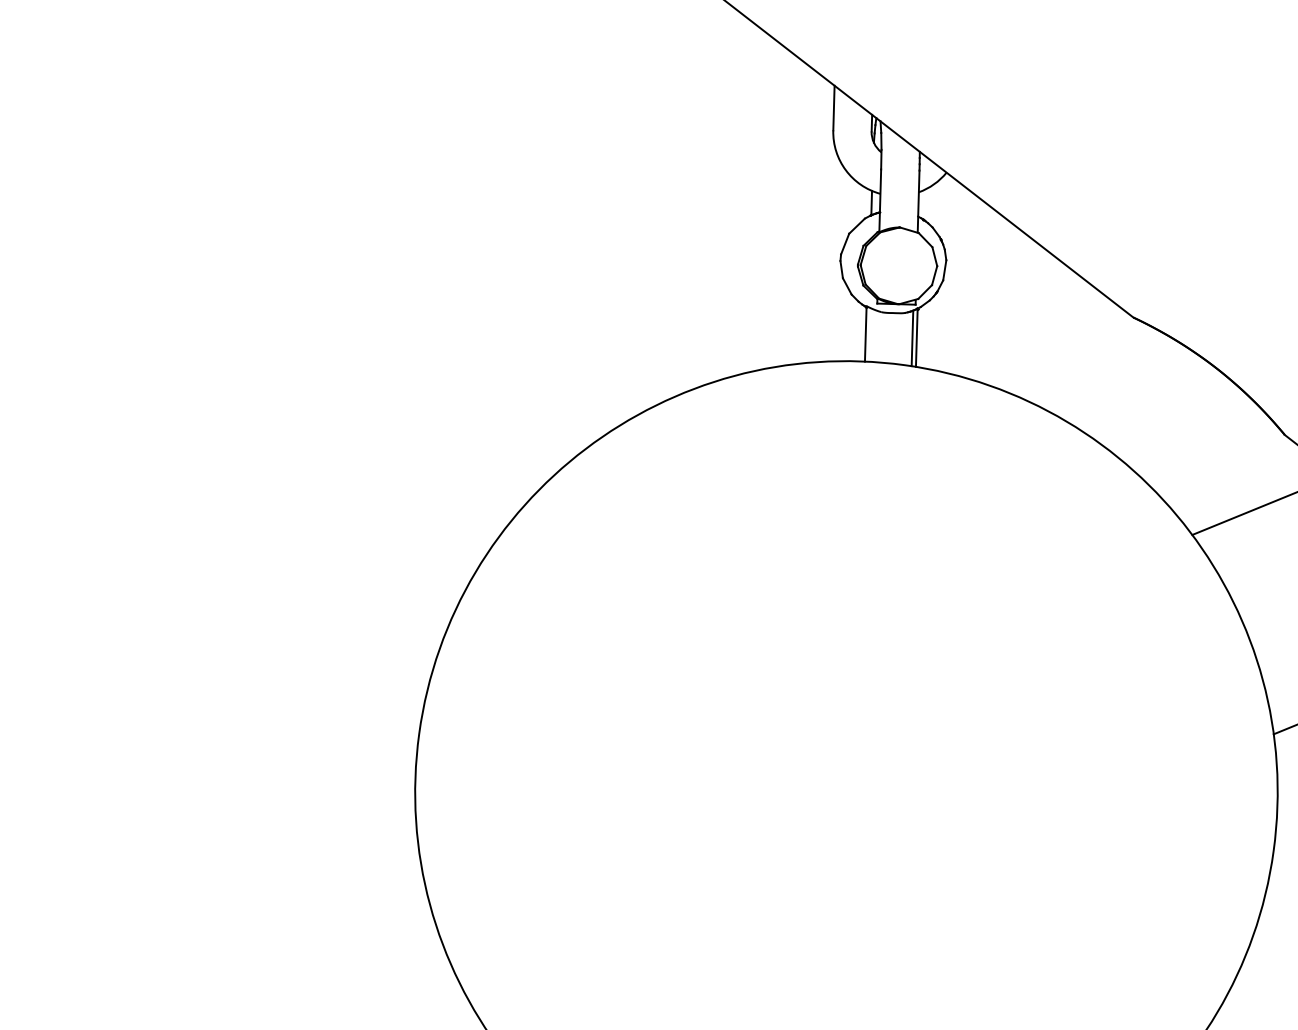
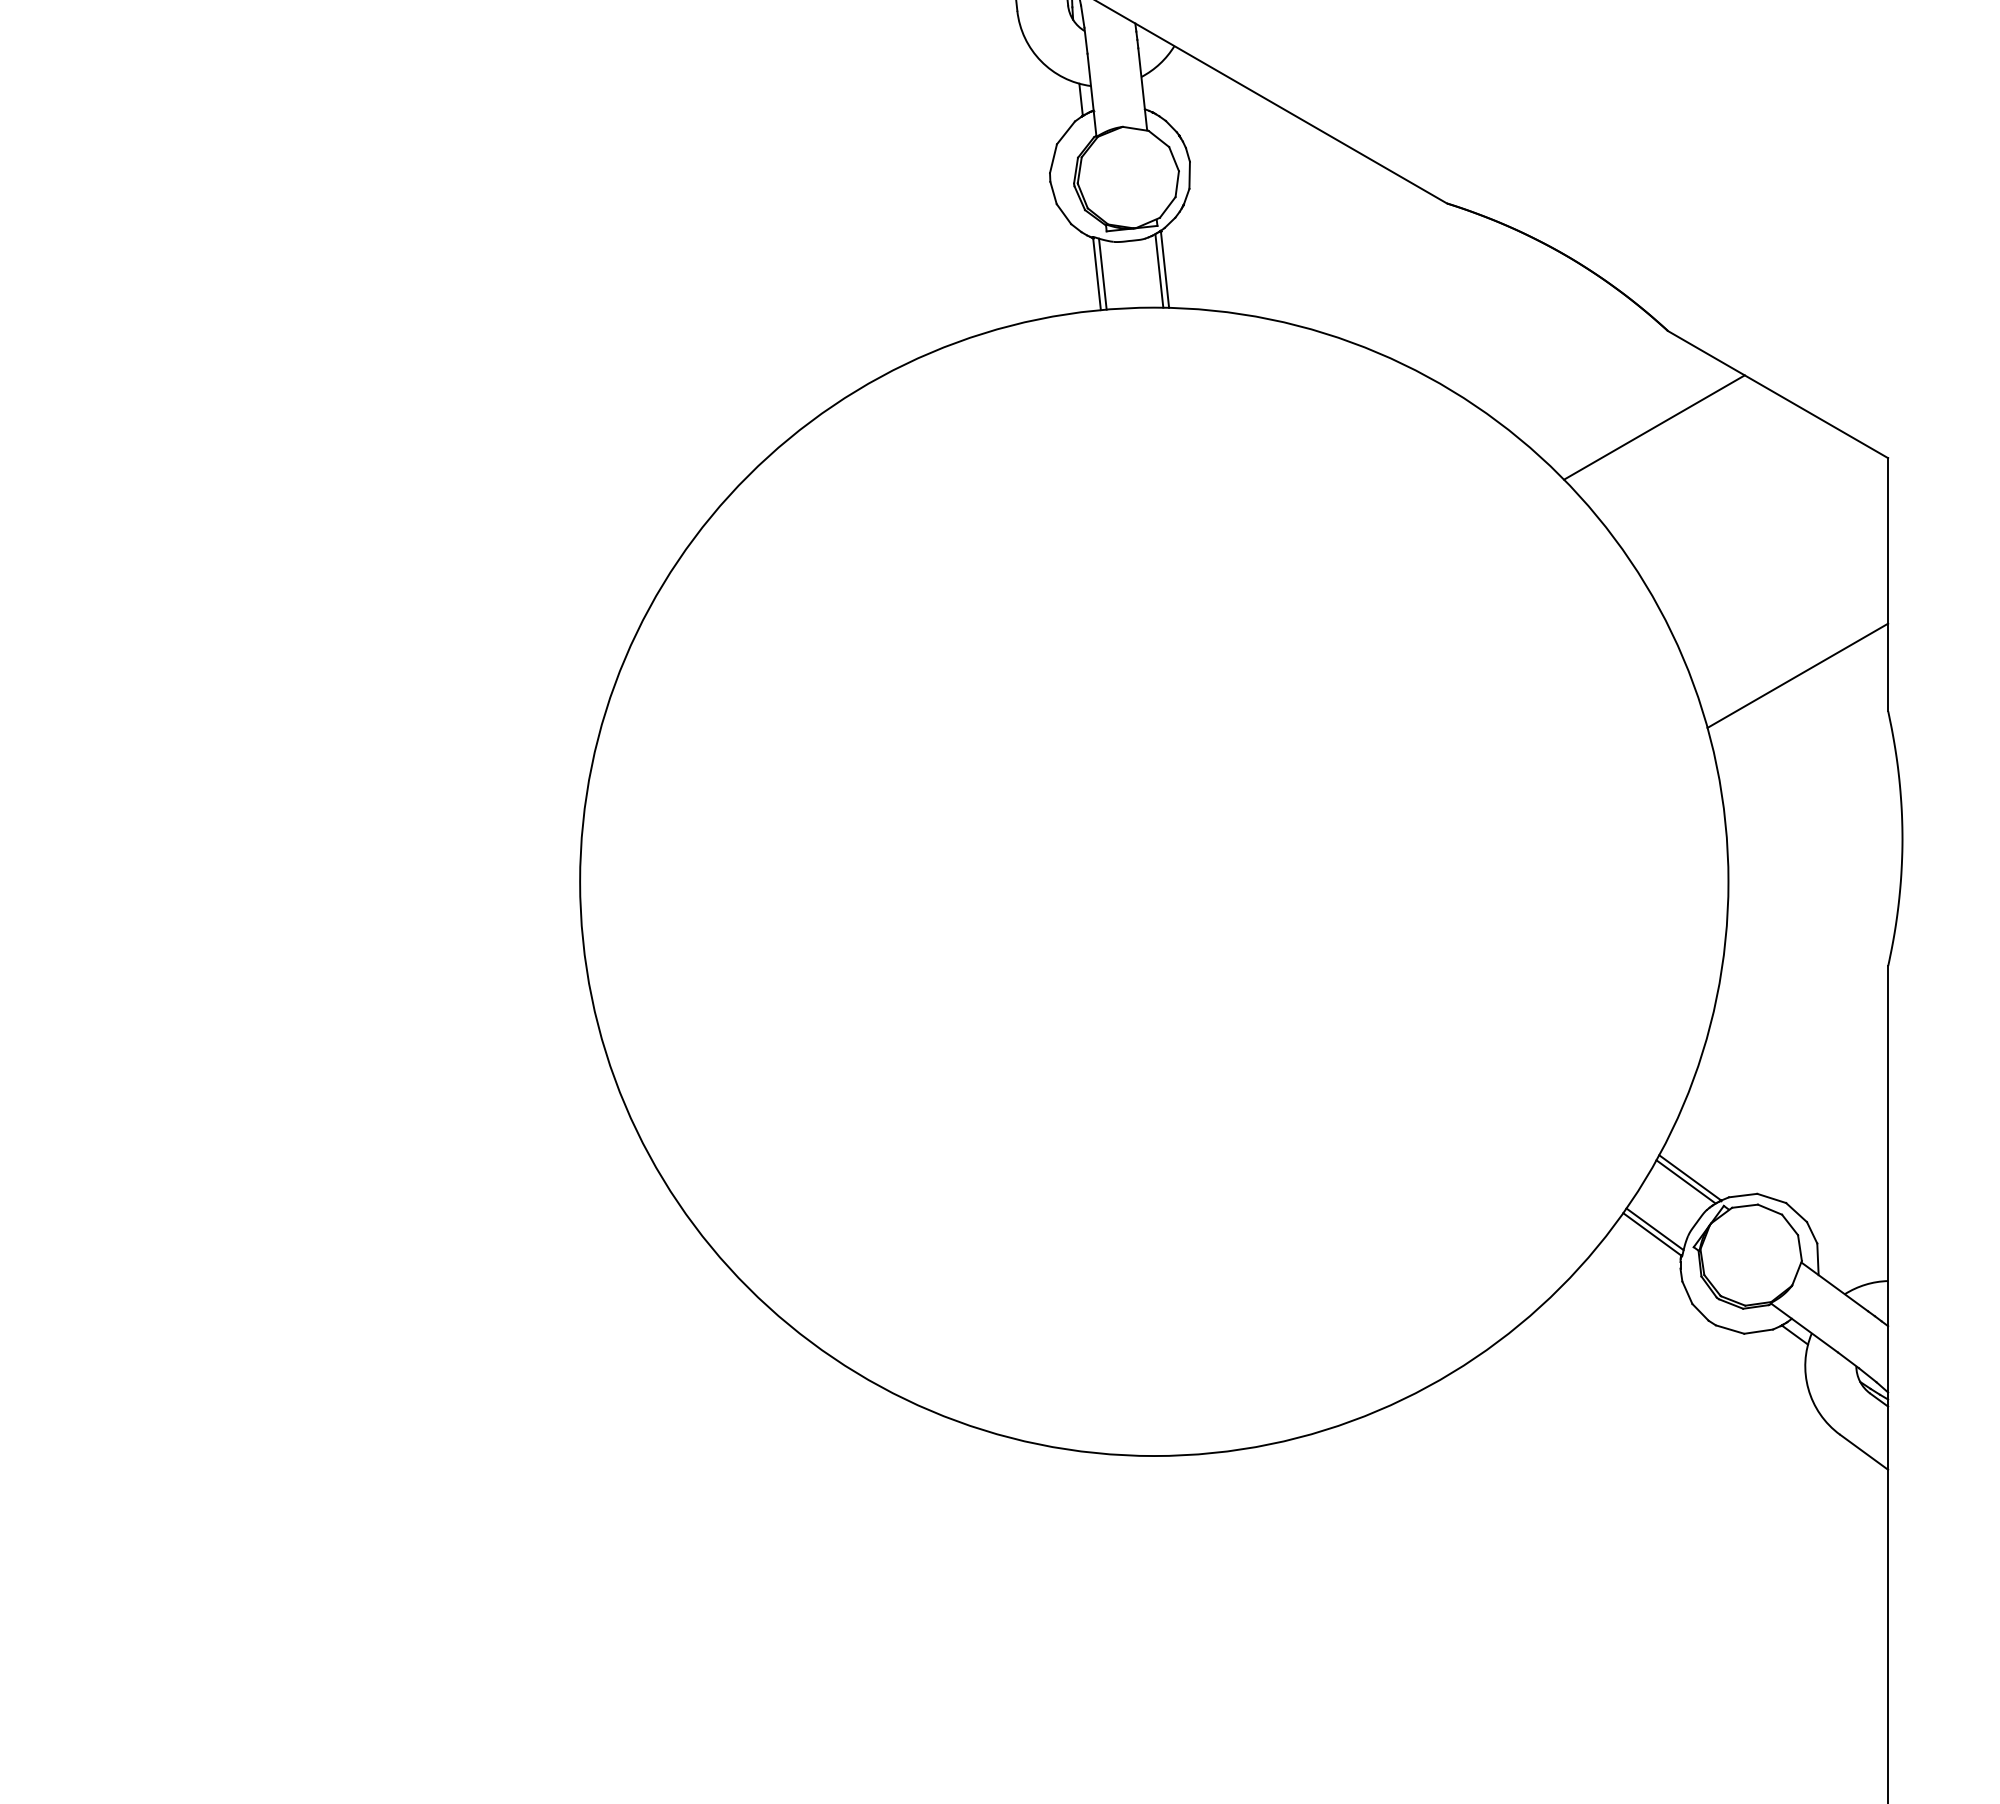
line: (869, 334) -> (1102, 273), added

